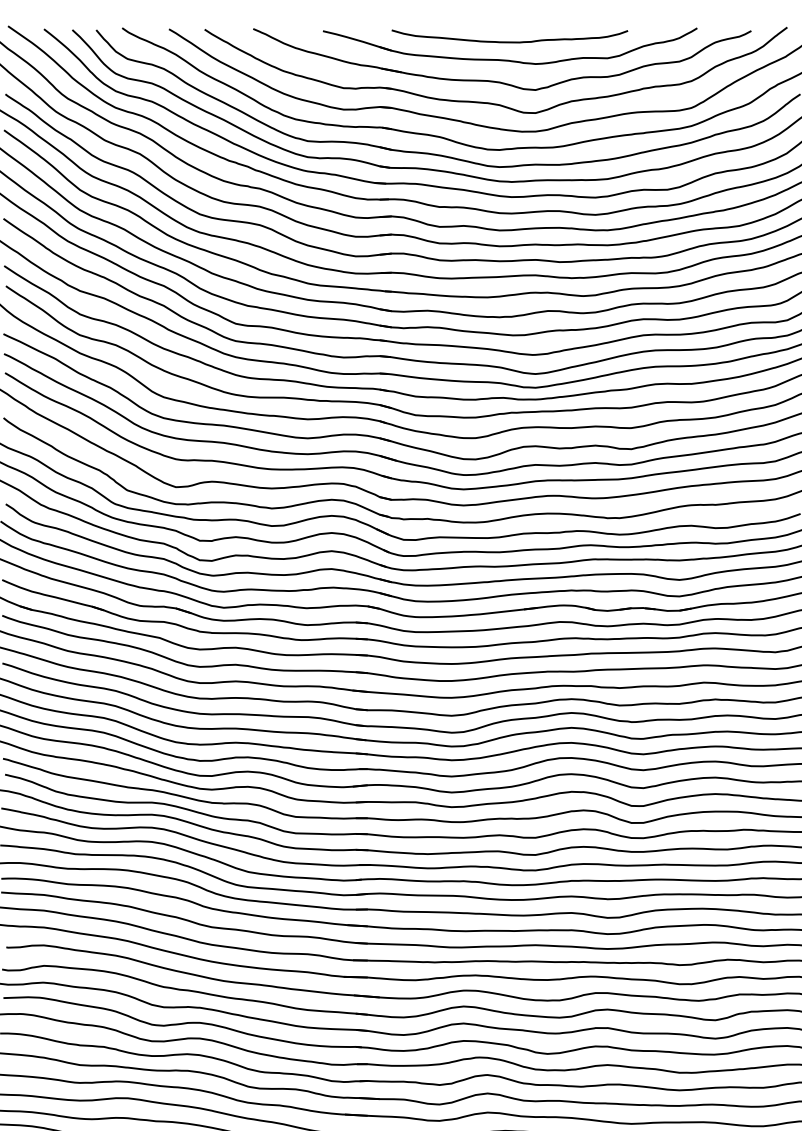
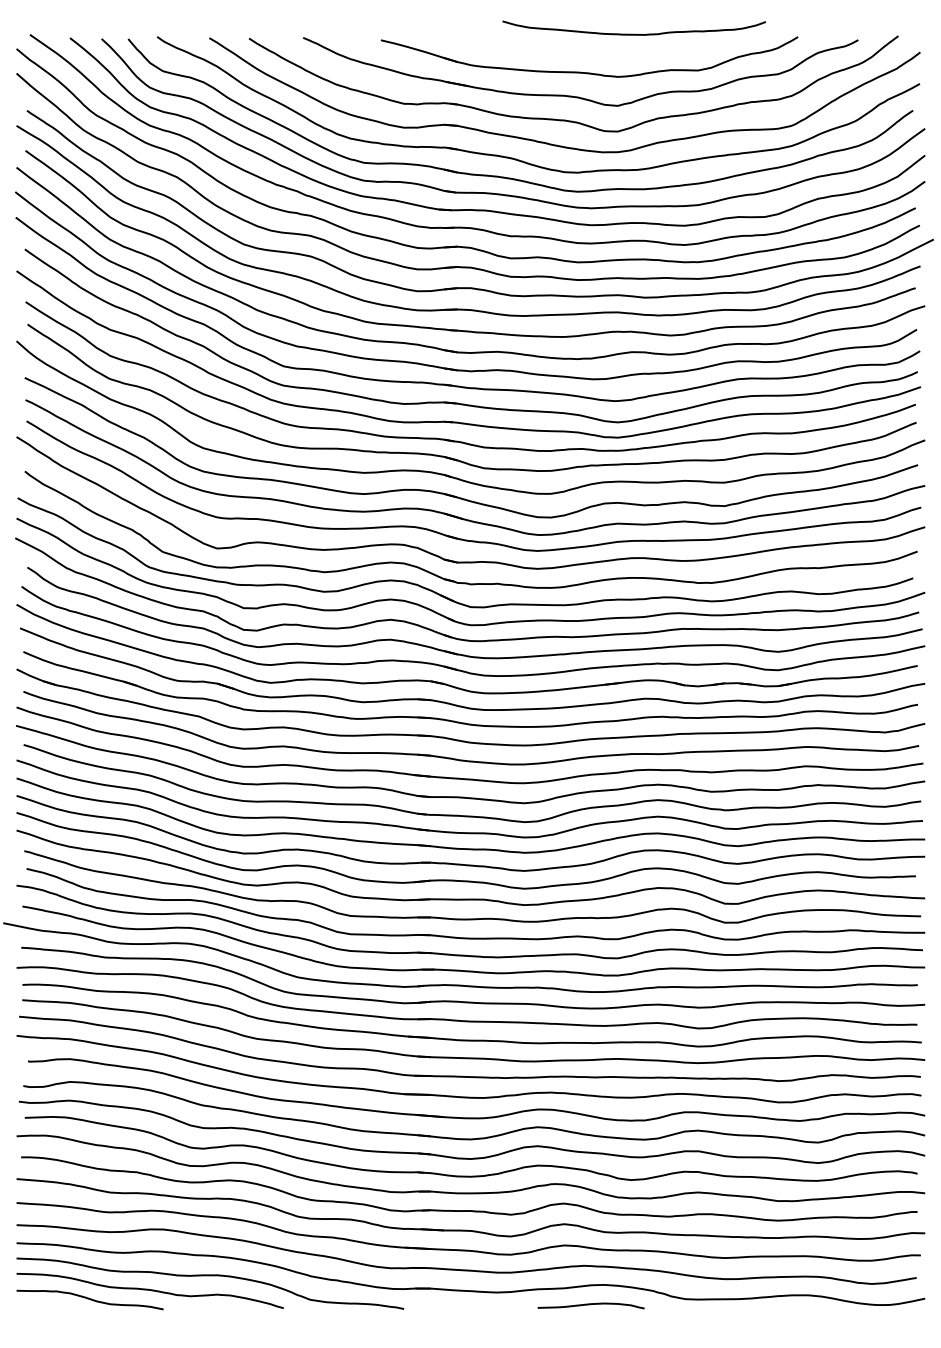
curve: (509, 41) -> (633, 33), moved

